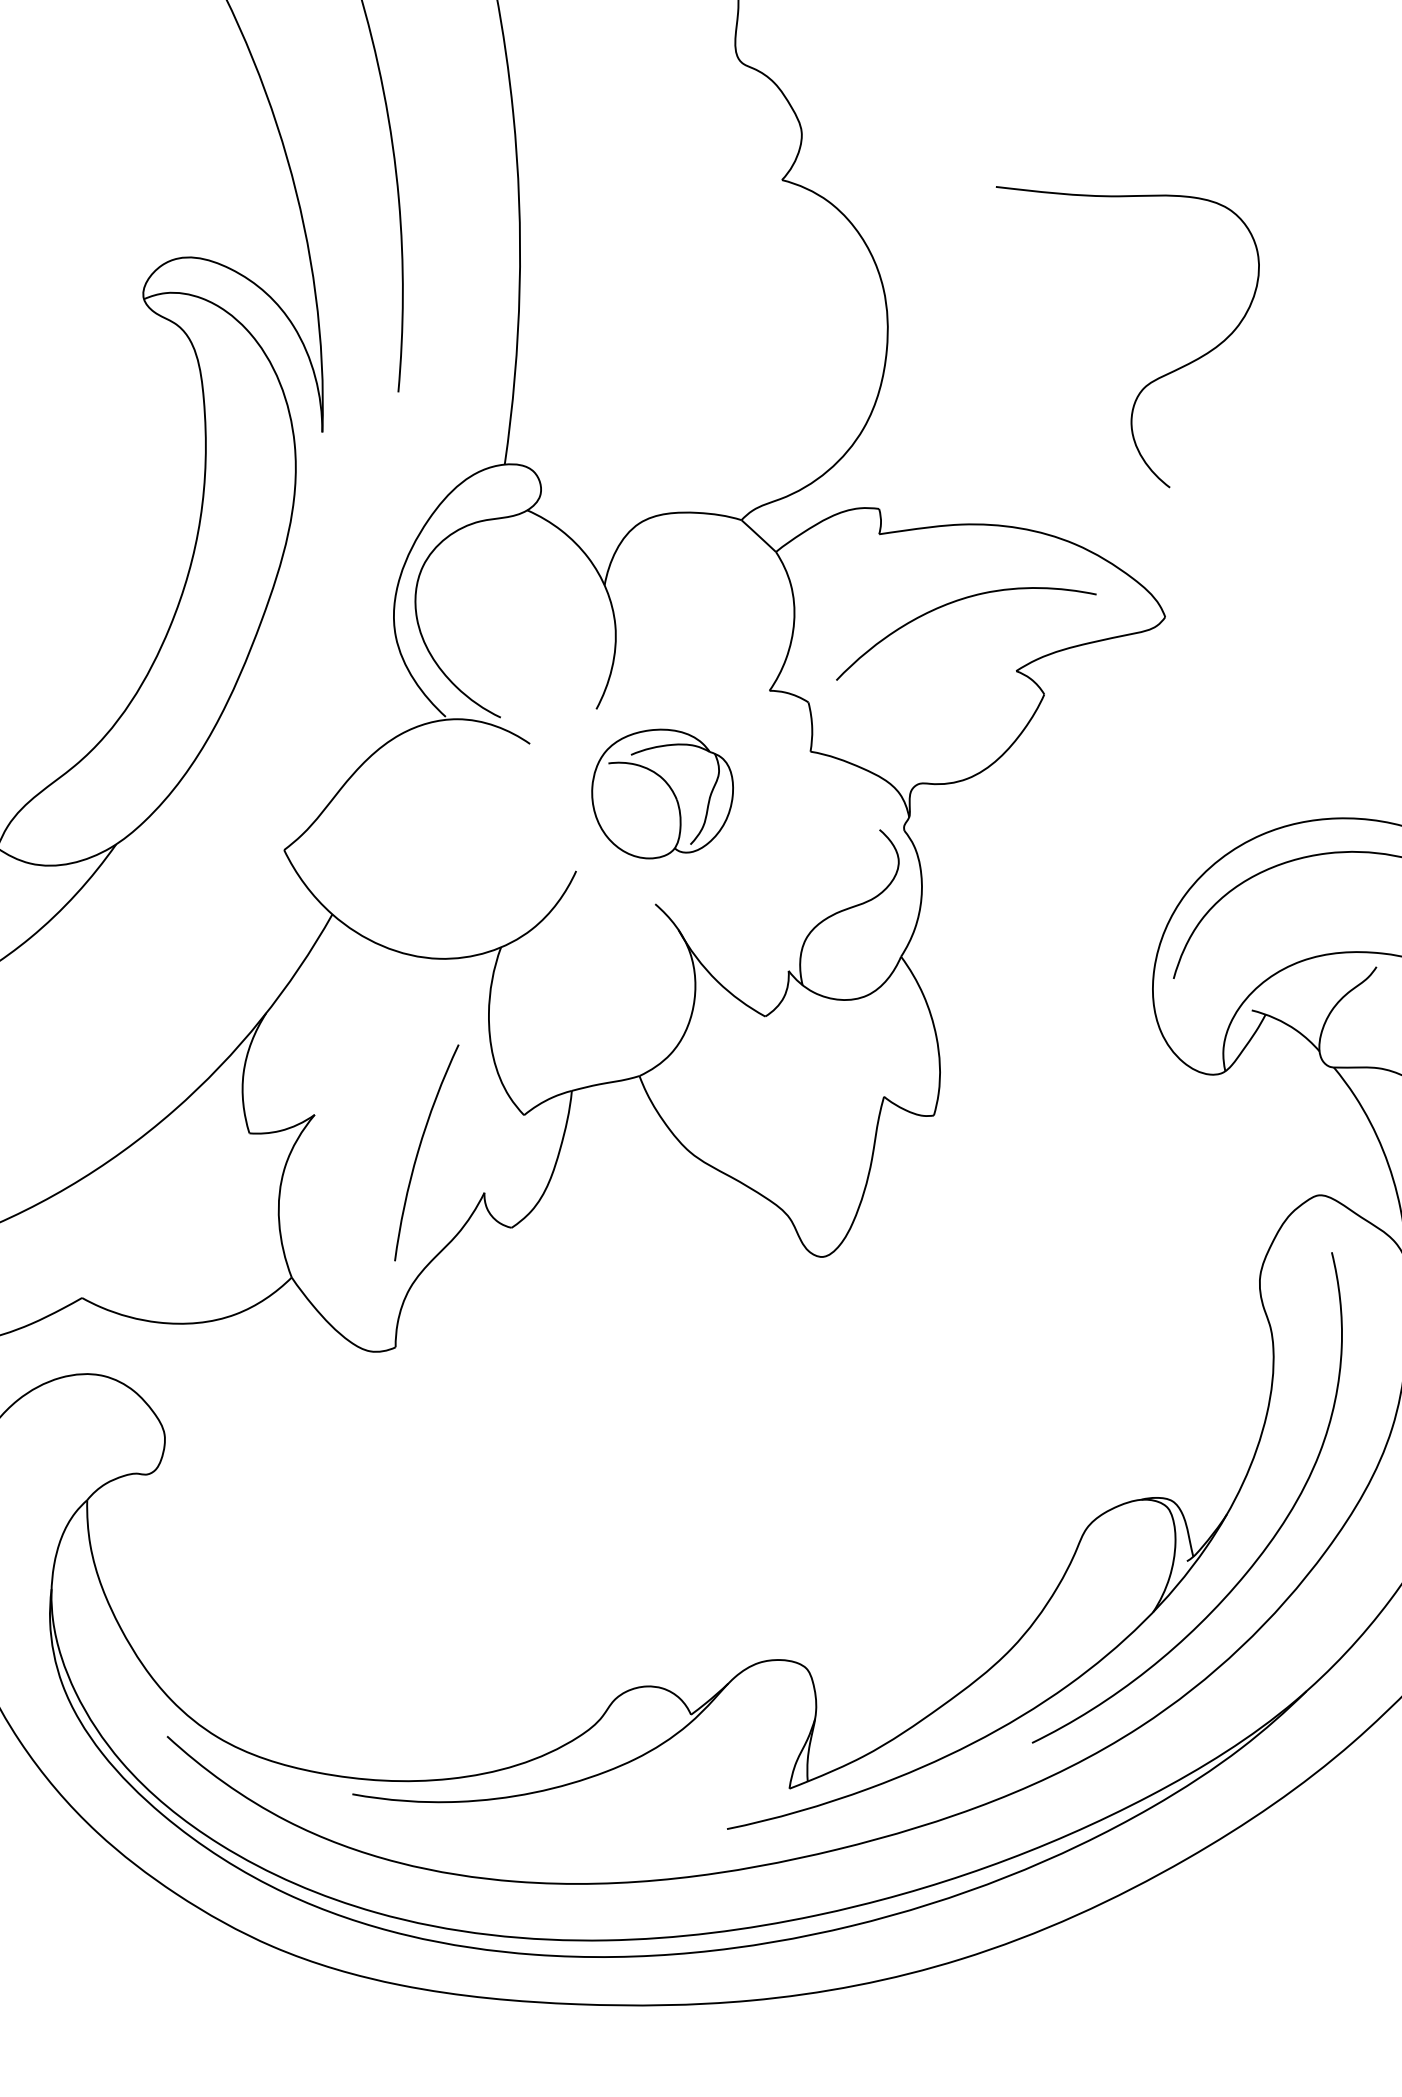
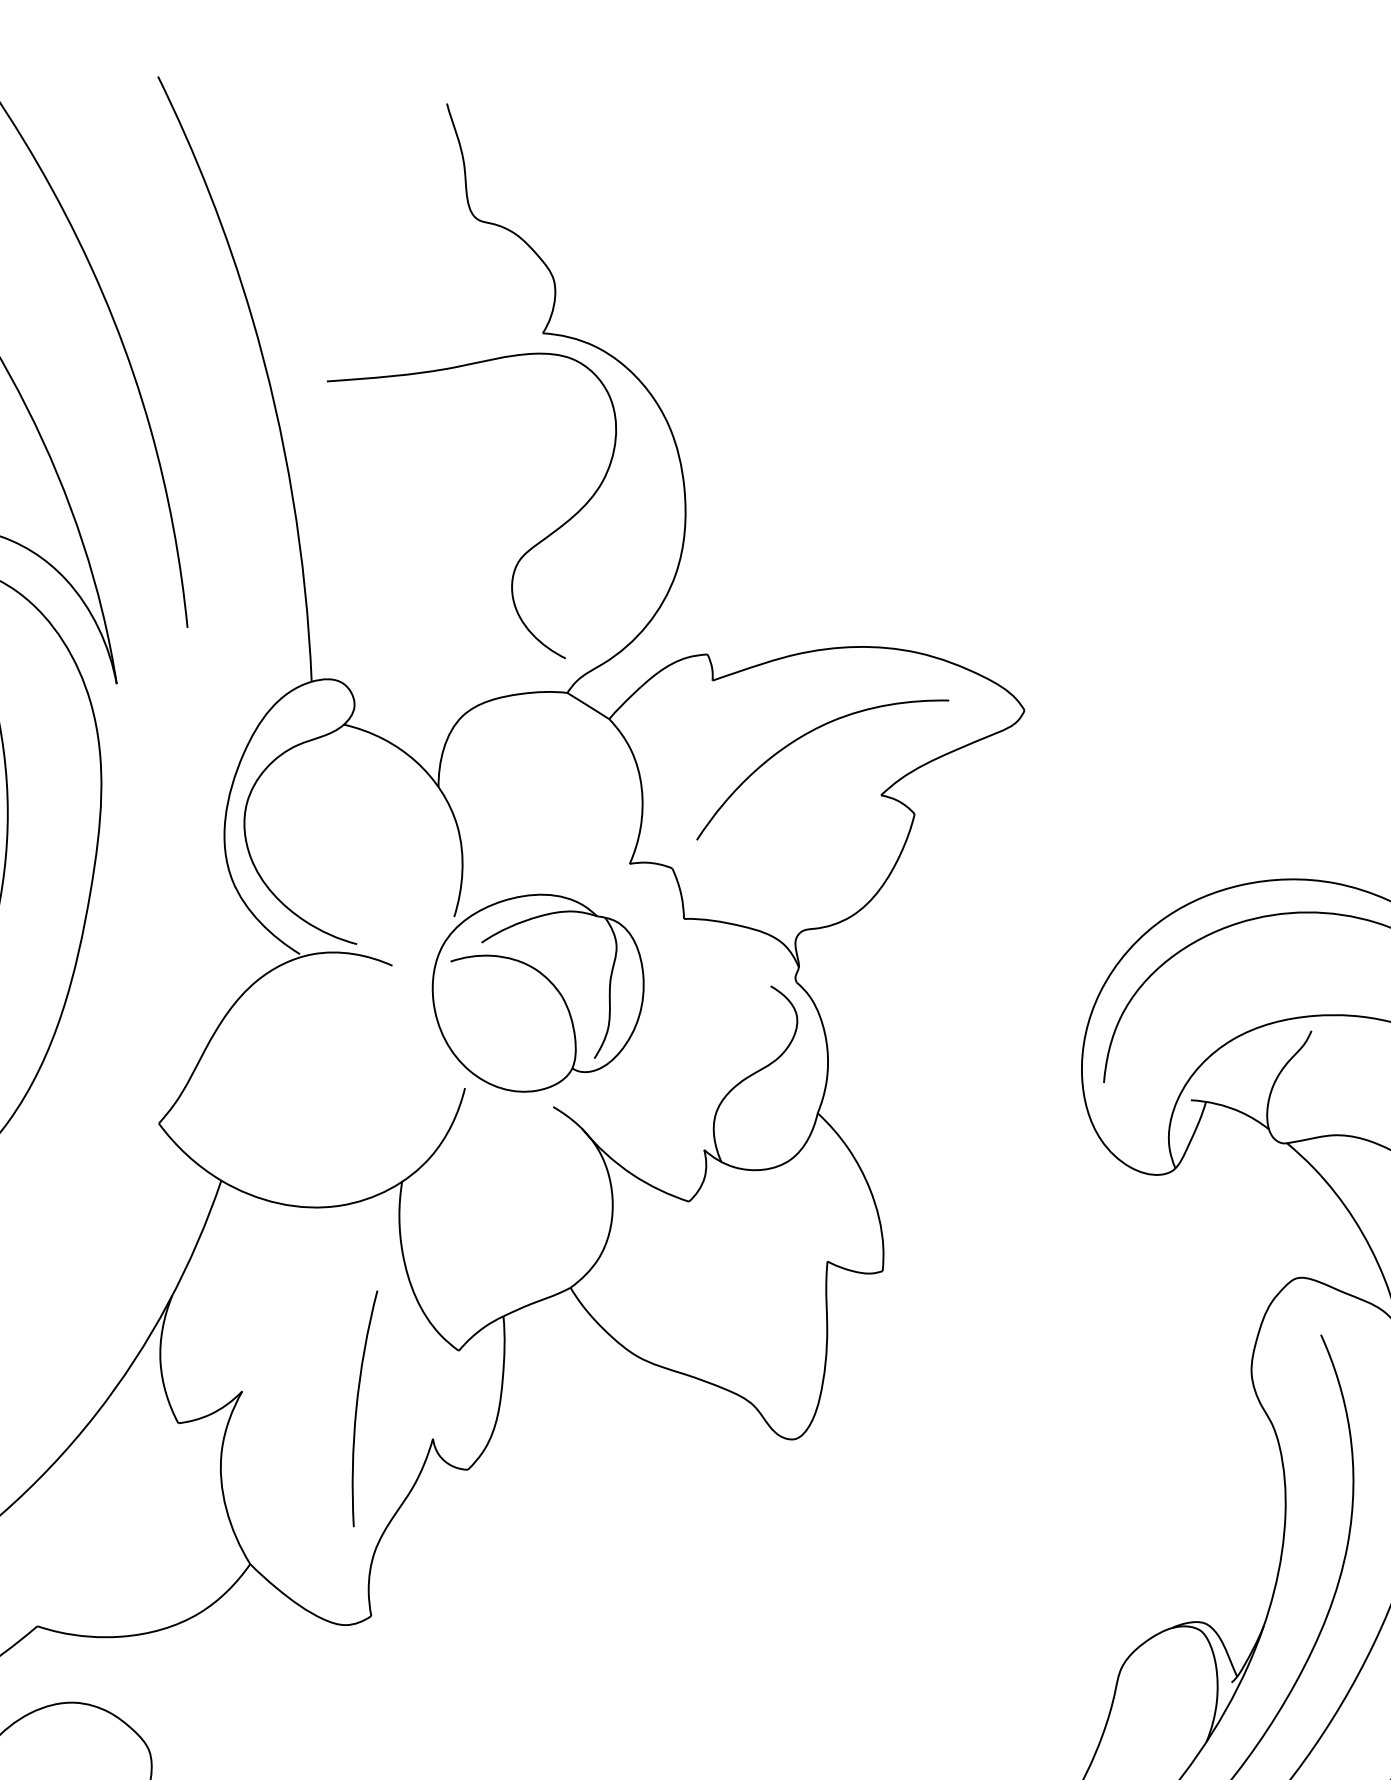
curve: (1150, 381) -> (524, 552), moved
part: (662, 793) -> (539, 991), size x1.43

